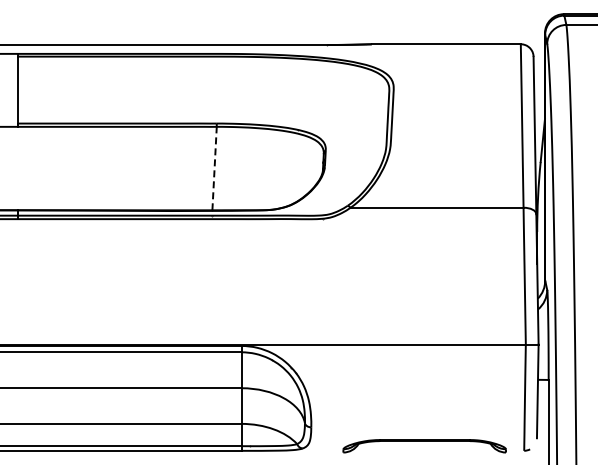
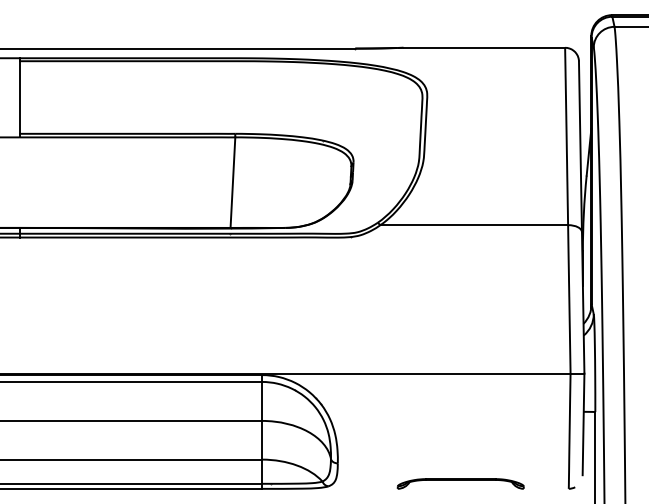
line: (214, 168) -> (232, 182), dashed -> solid
part: (424, 446) -> (460, 484), size x0.71

